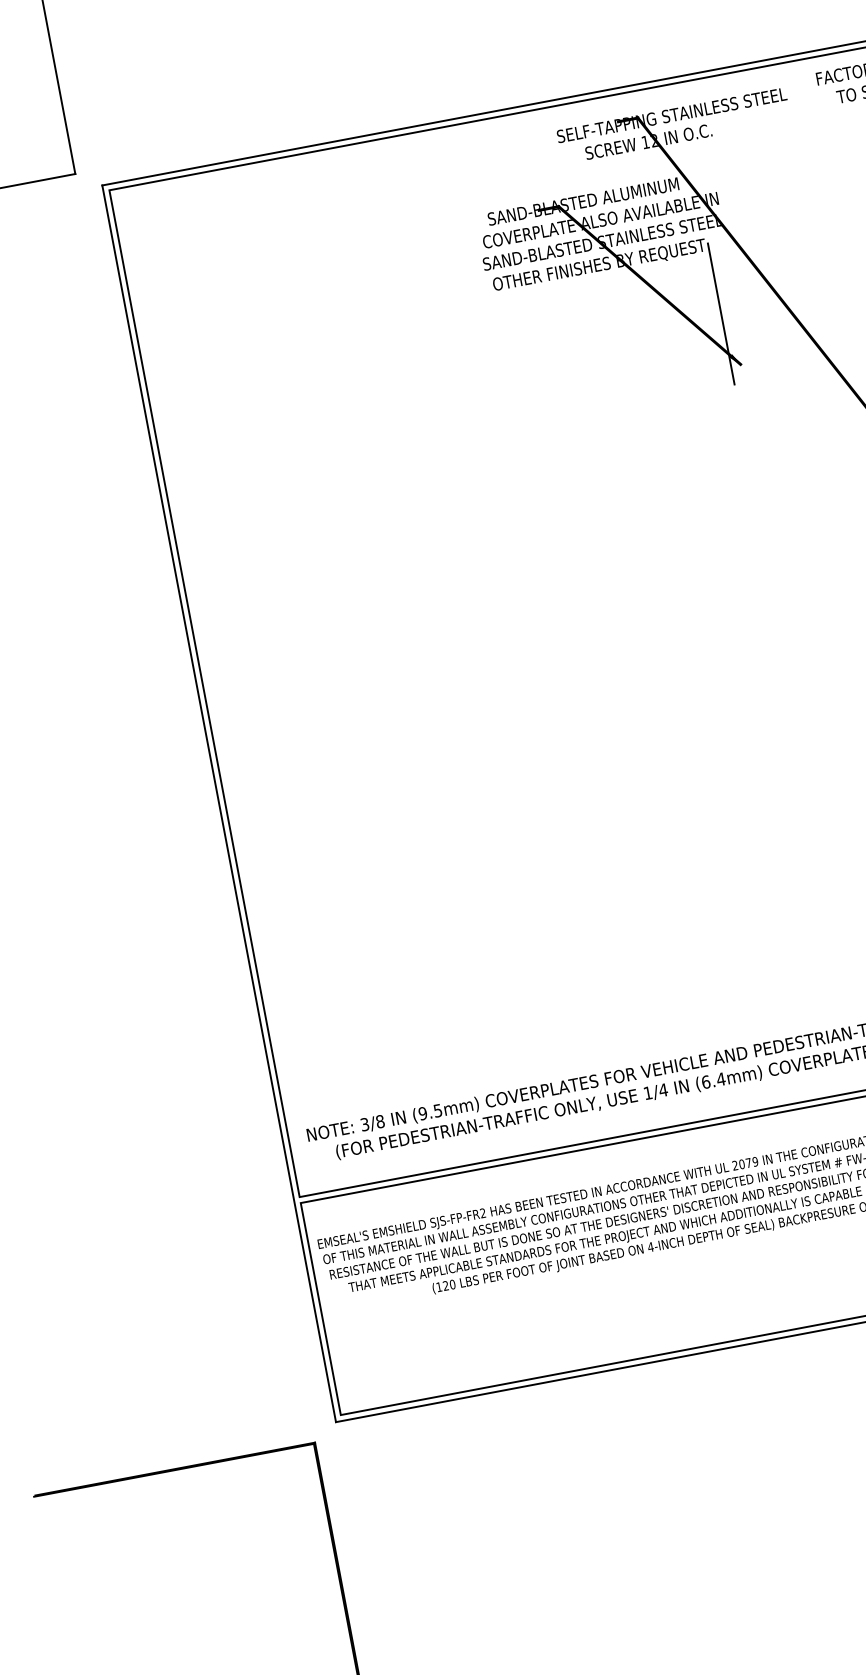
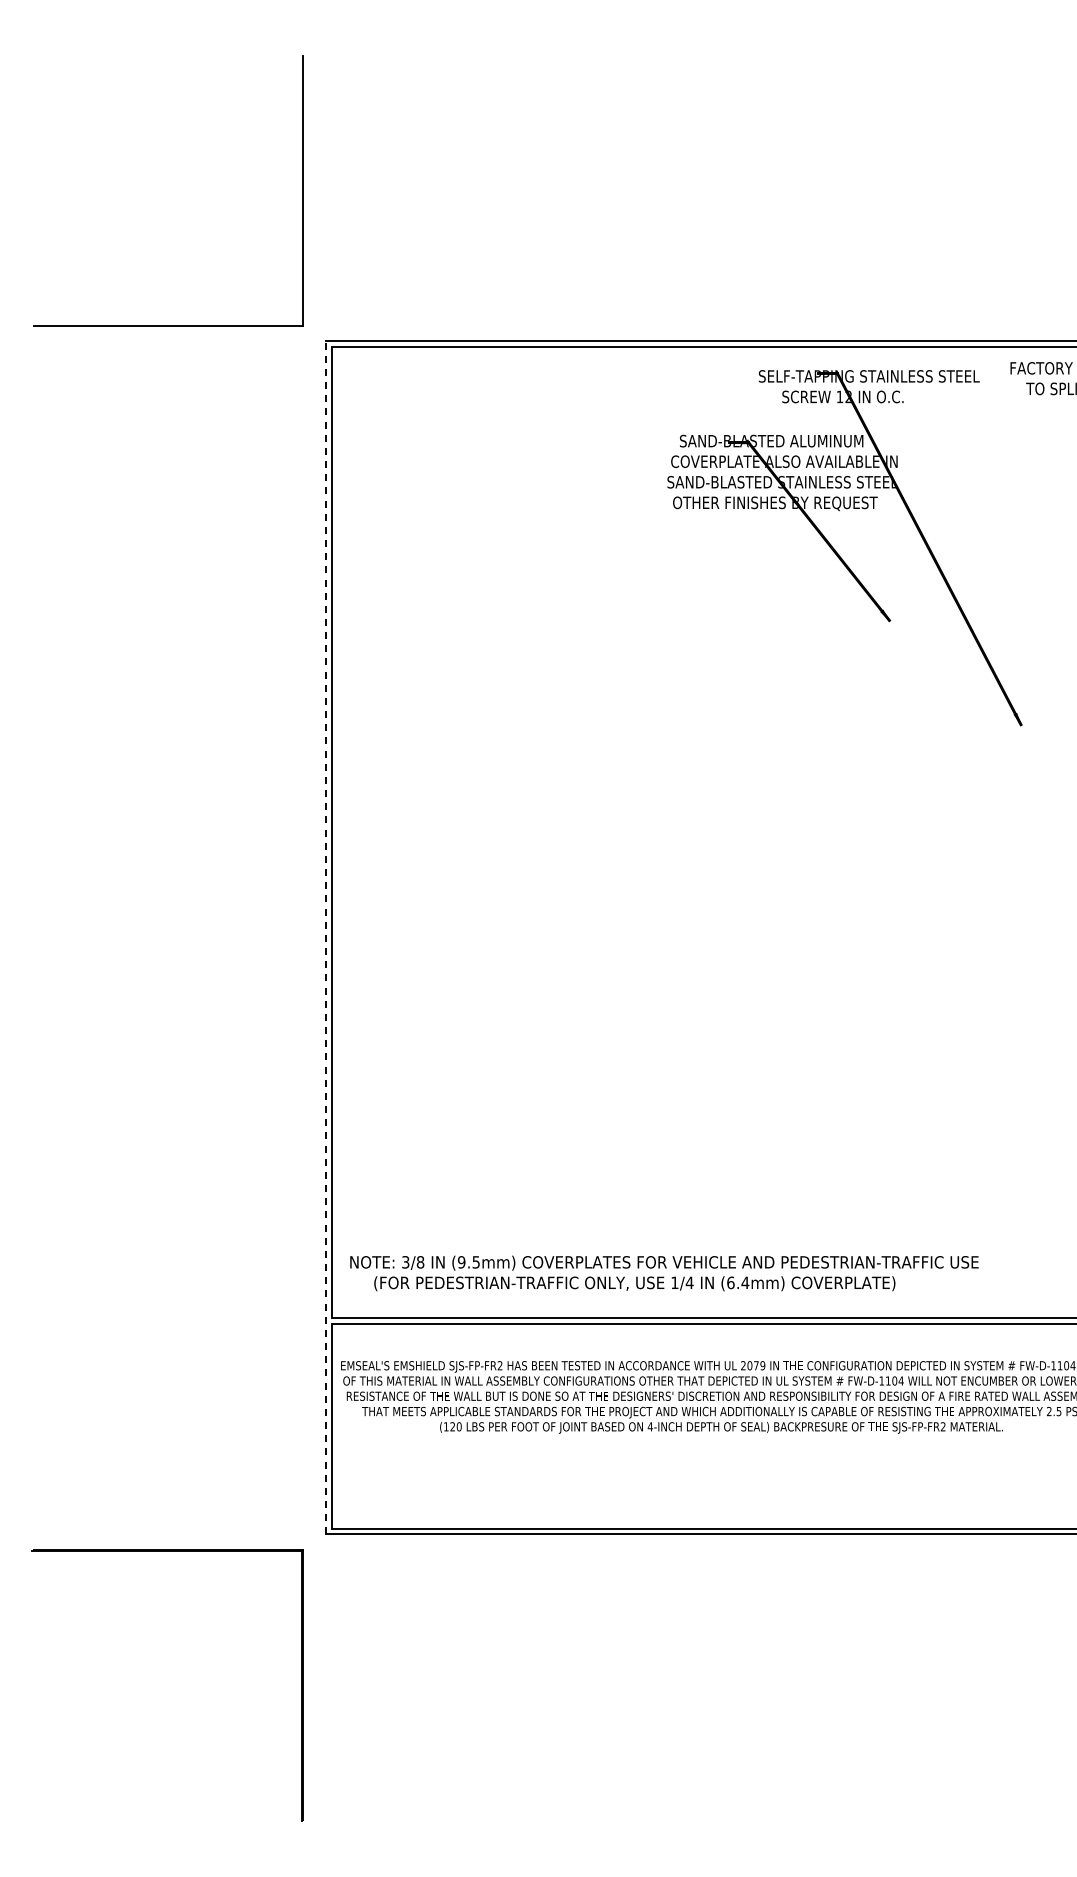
line: (721, 313) -> (880, 569), removed
line: (219, 803) -> (326, 937), solid -> dashed

